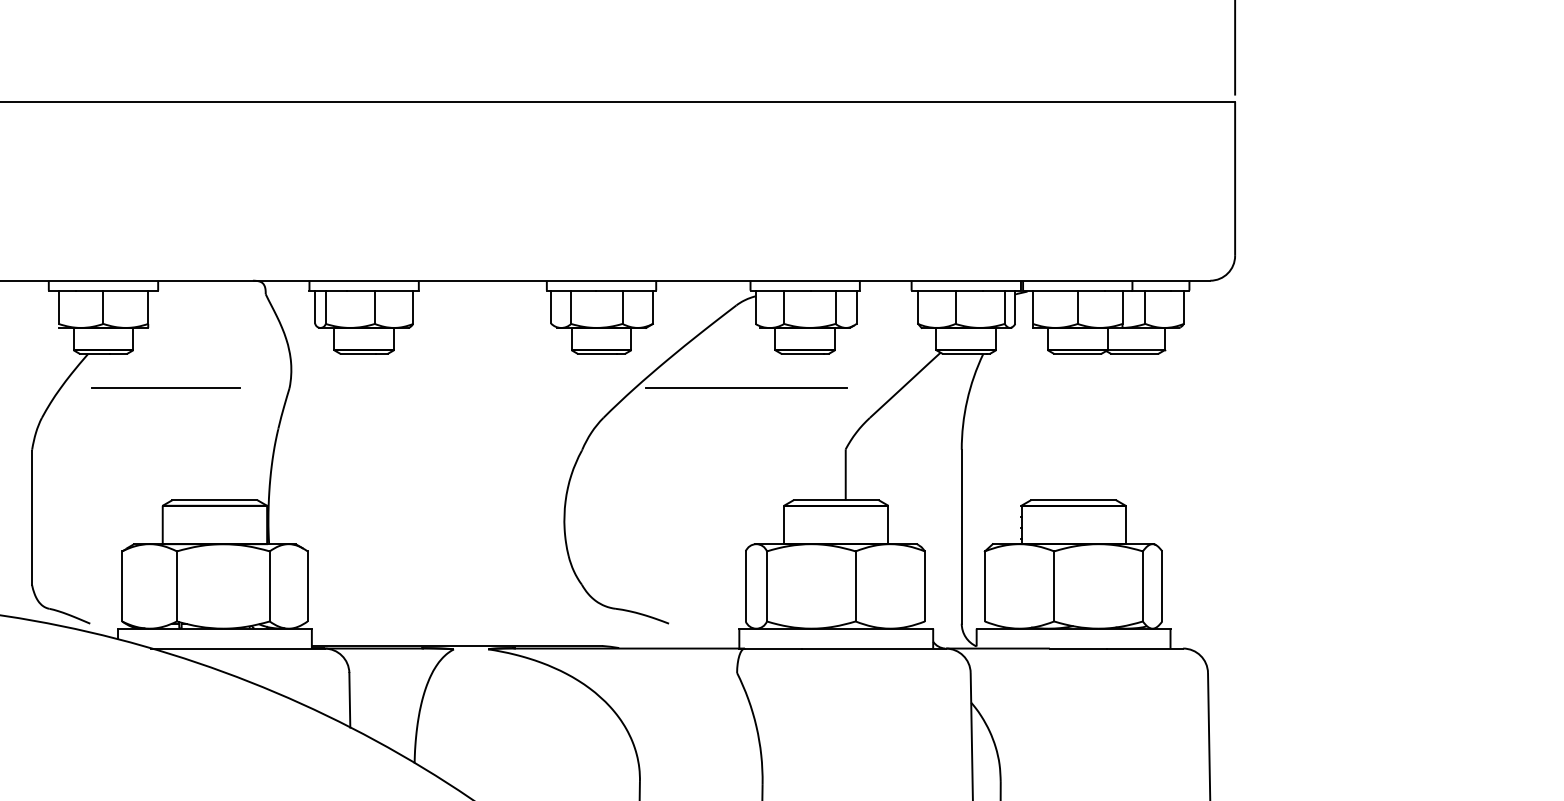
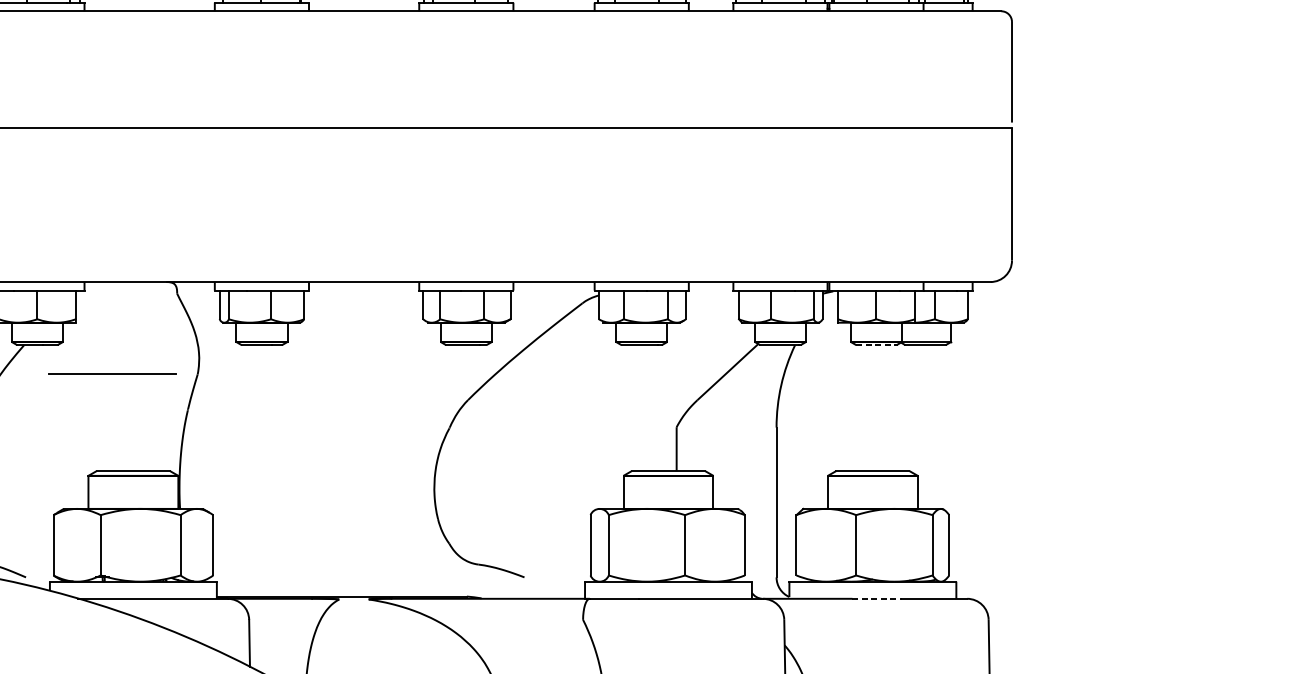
line: (1077, 354) -> (876, 345), solid -> dashed
line: (165, 387) -> (112, 373), moved
line: (746, 387) -> (591, 373), removed
line: (1078, 648) -> (877, 598), solid -> dashed

